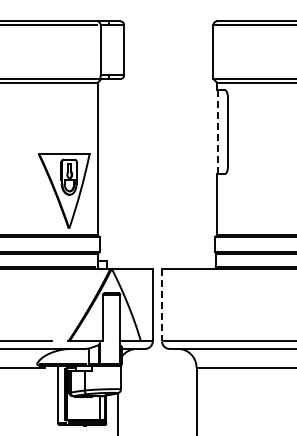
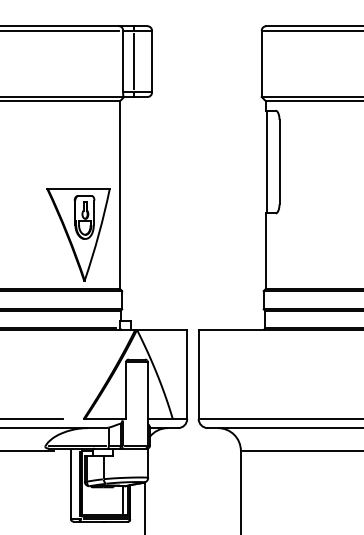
line: (109, 49) -> (134, 60), added
line: (218, 132) -> (267, 162), dashed -> solid
line: (162, 305) -> (199, 374), dashed -> solid

